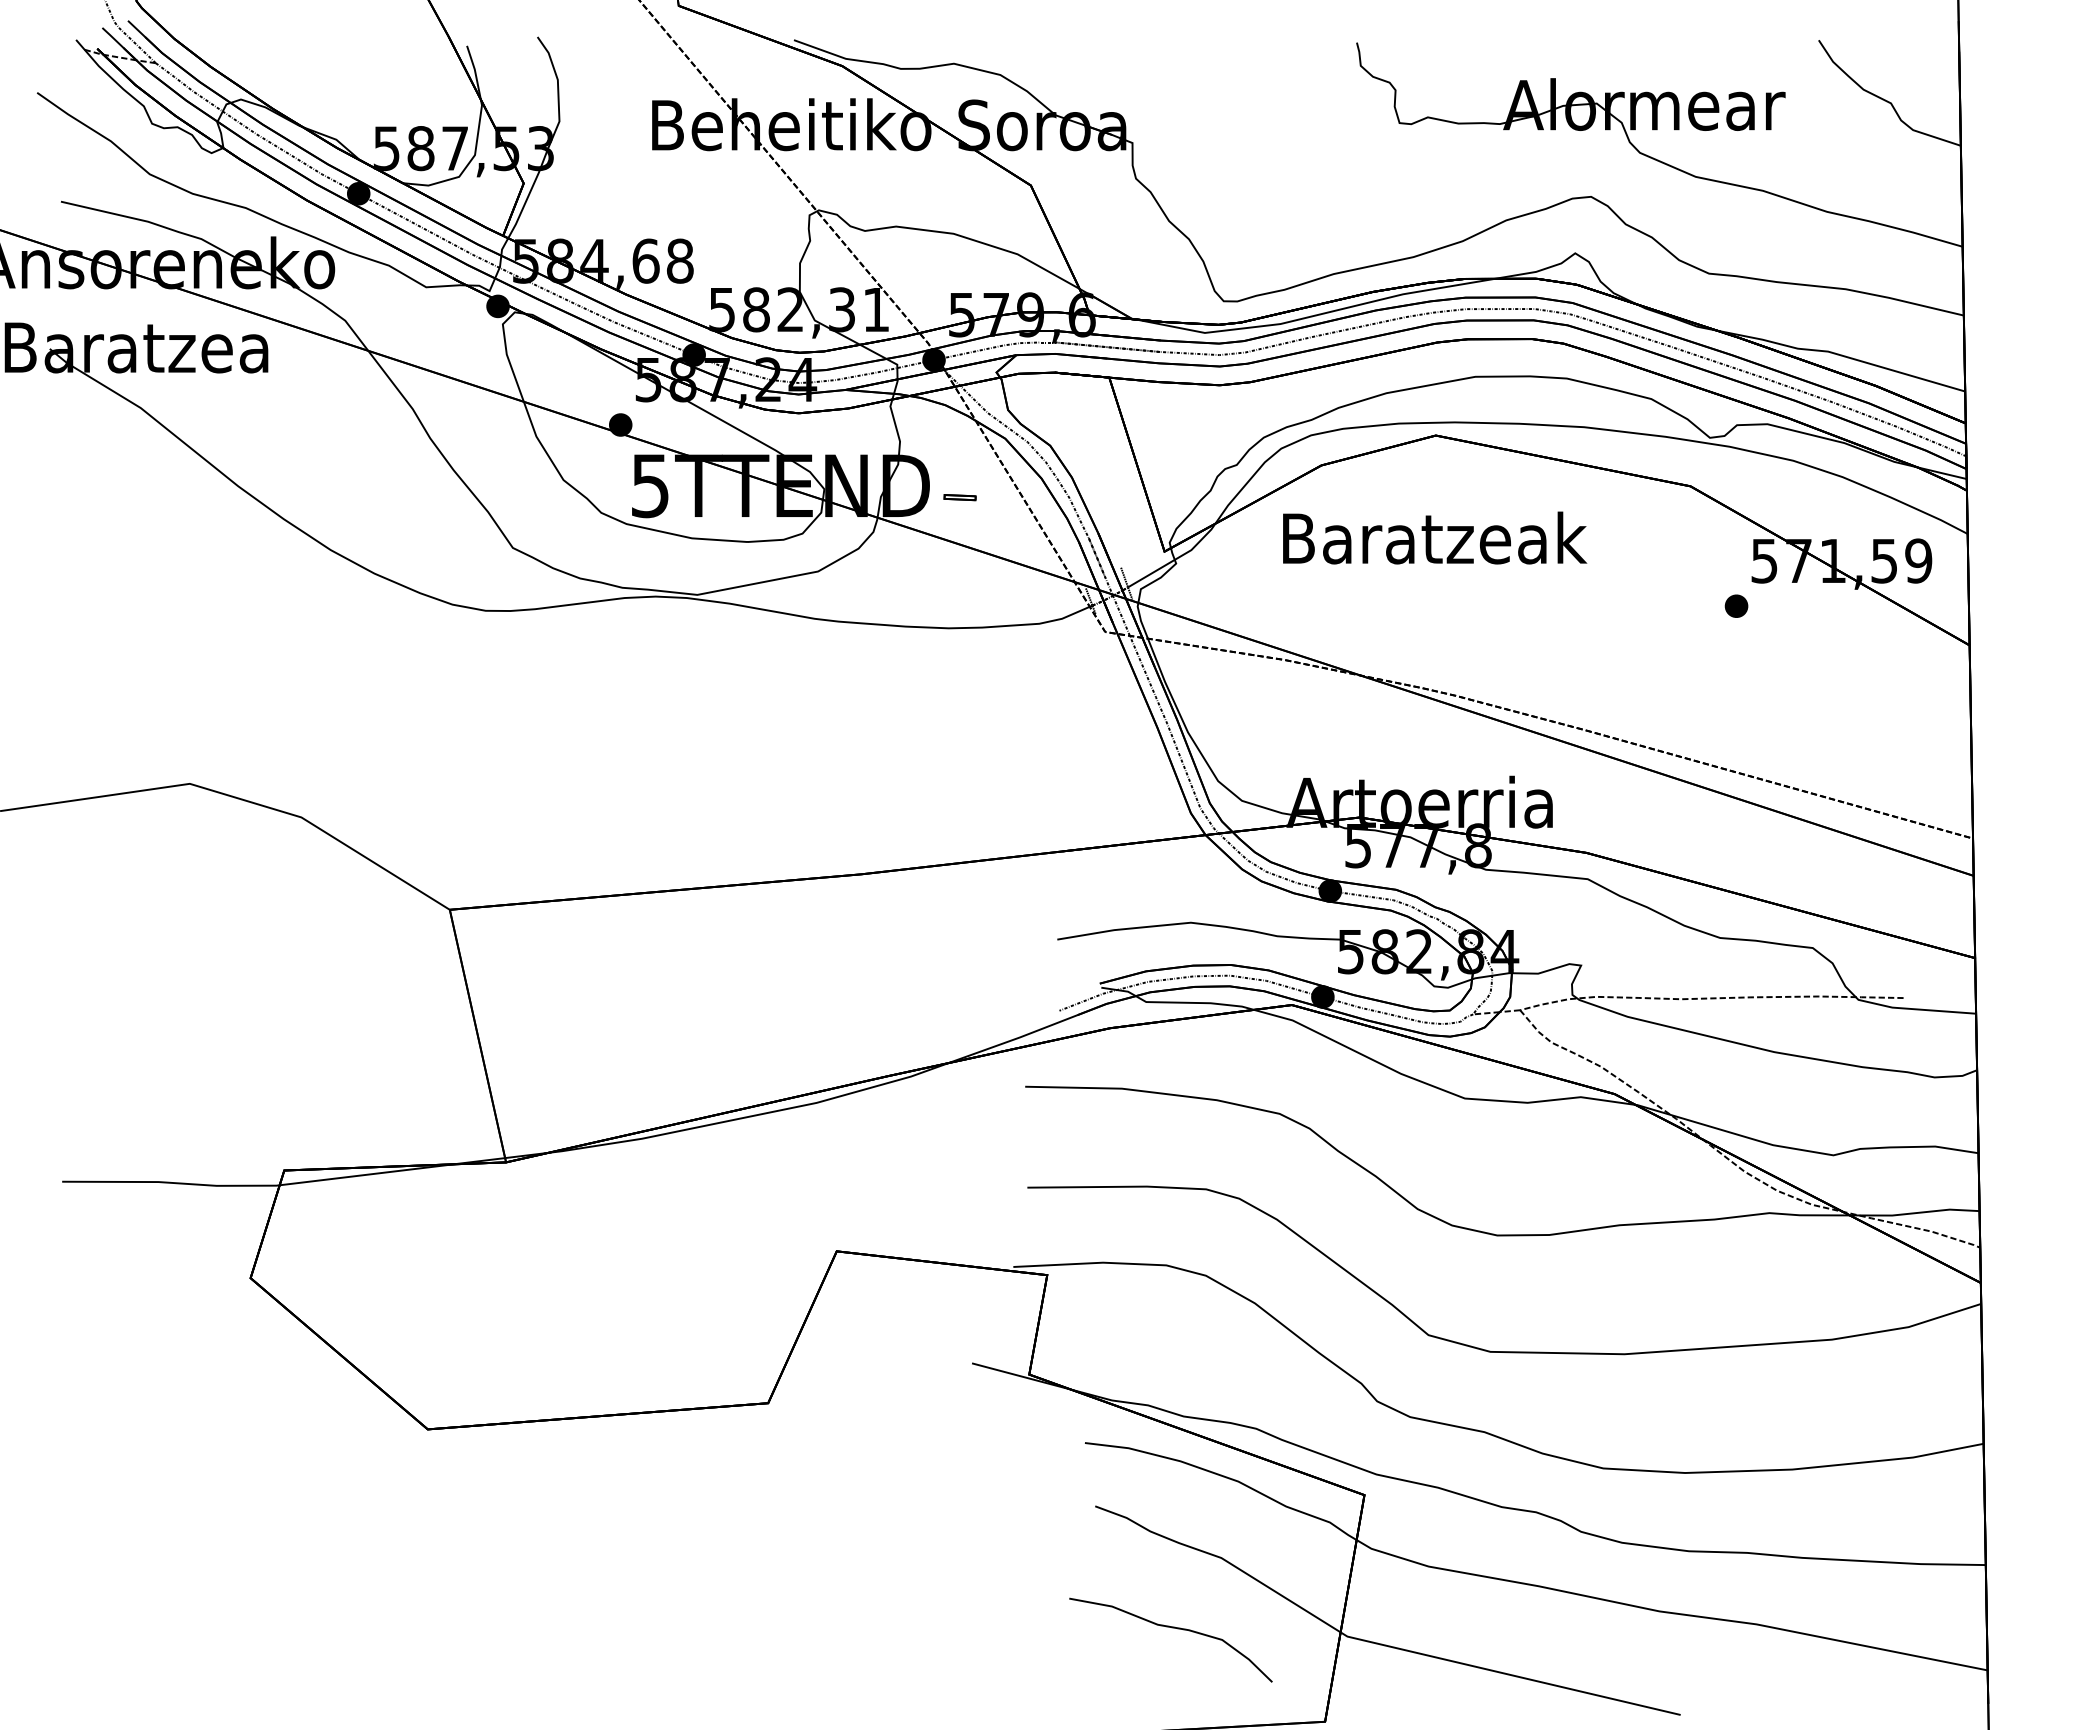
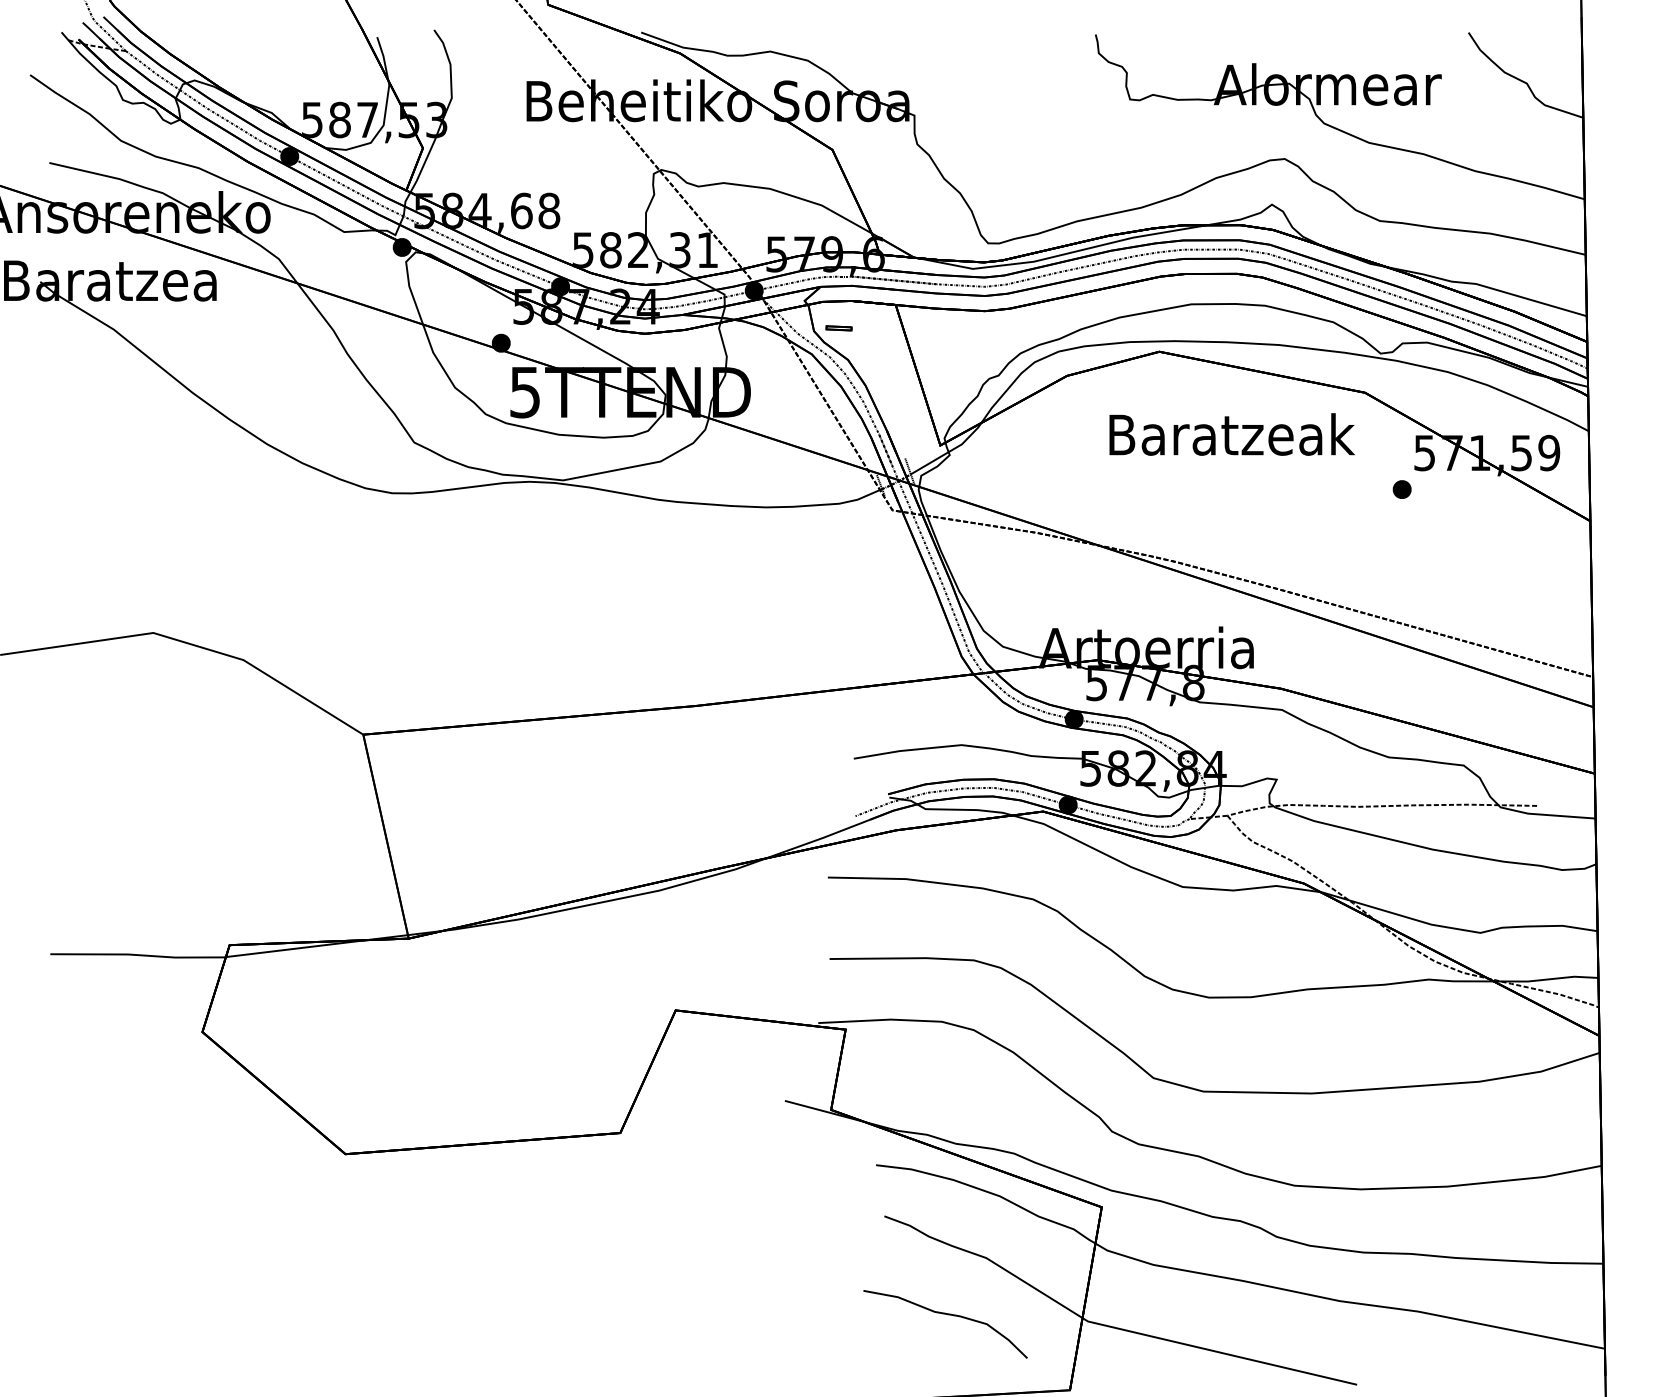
part: (959, 497) -> (838, 328), moved
text: (1435, 537) -> (1232, 434), moved

